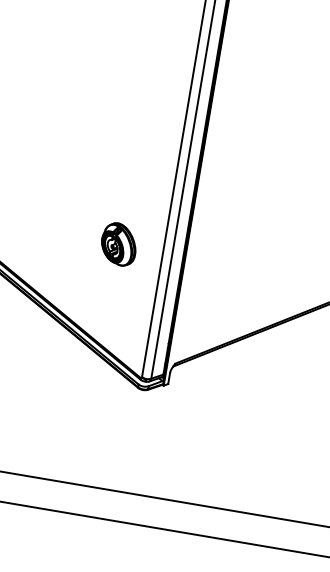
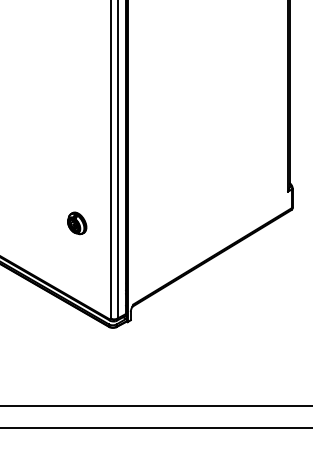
part: (119, 244) -> (77, 223), size x0.7

